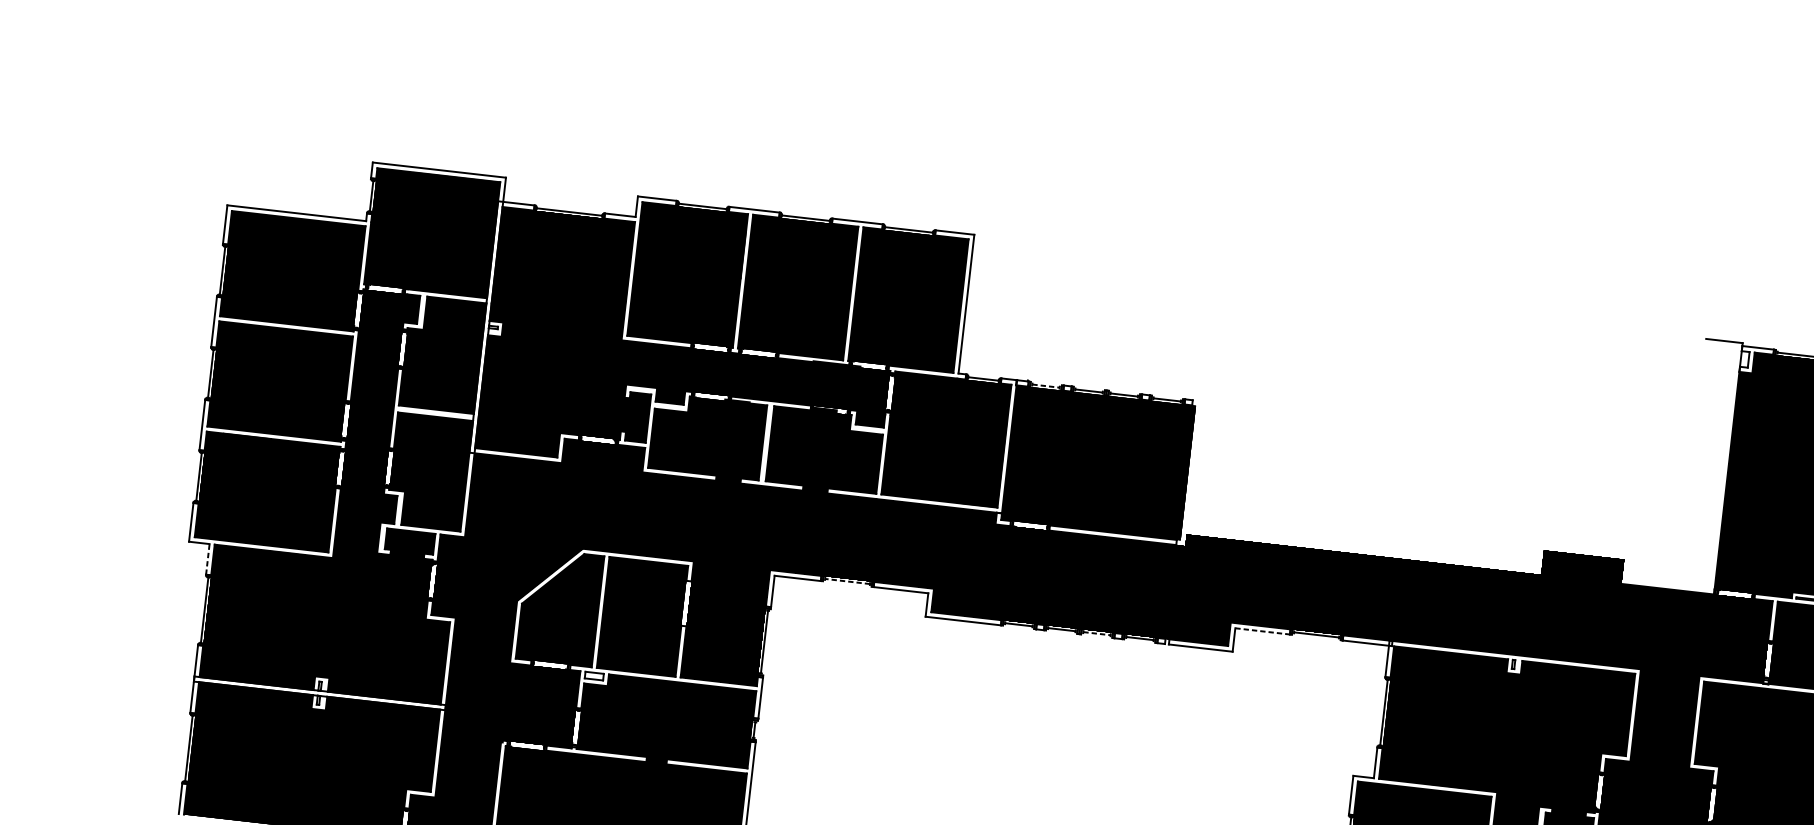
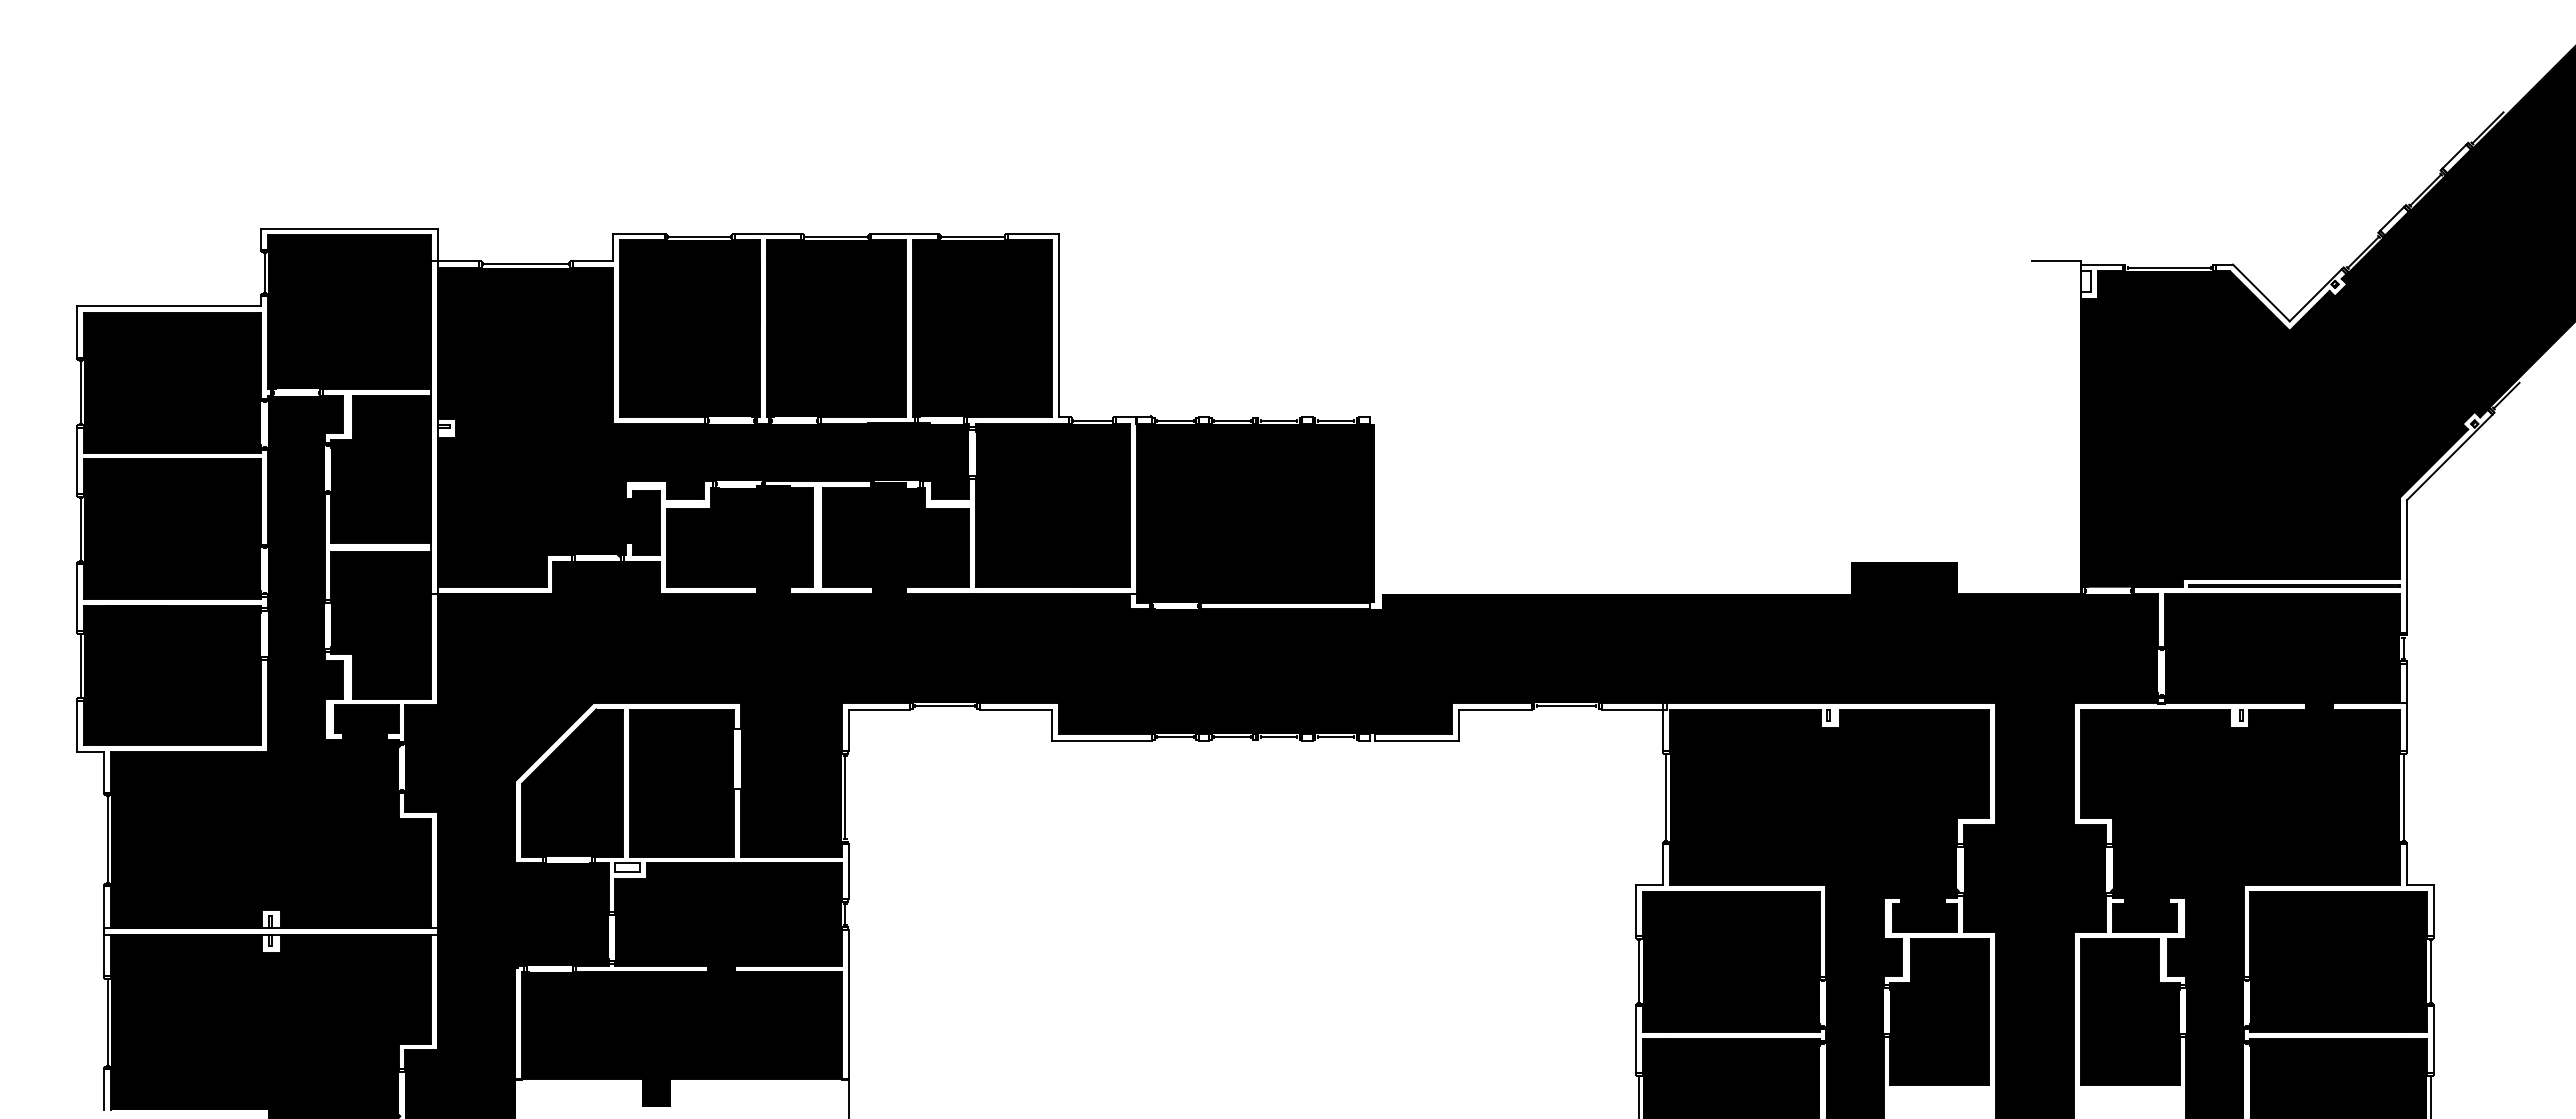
line: (1046, 385) -> (1175, 420), dashed -> solid
line: (207, 559) -> (104, 772), dashed -> solid
line: (847, 581) -> (944, 706), dashed -> solid
line: (1262, 631) -> (1495, 709), dashed -> solid
line: (1097, 633) -> (1279, 737), dashed -> solid

